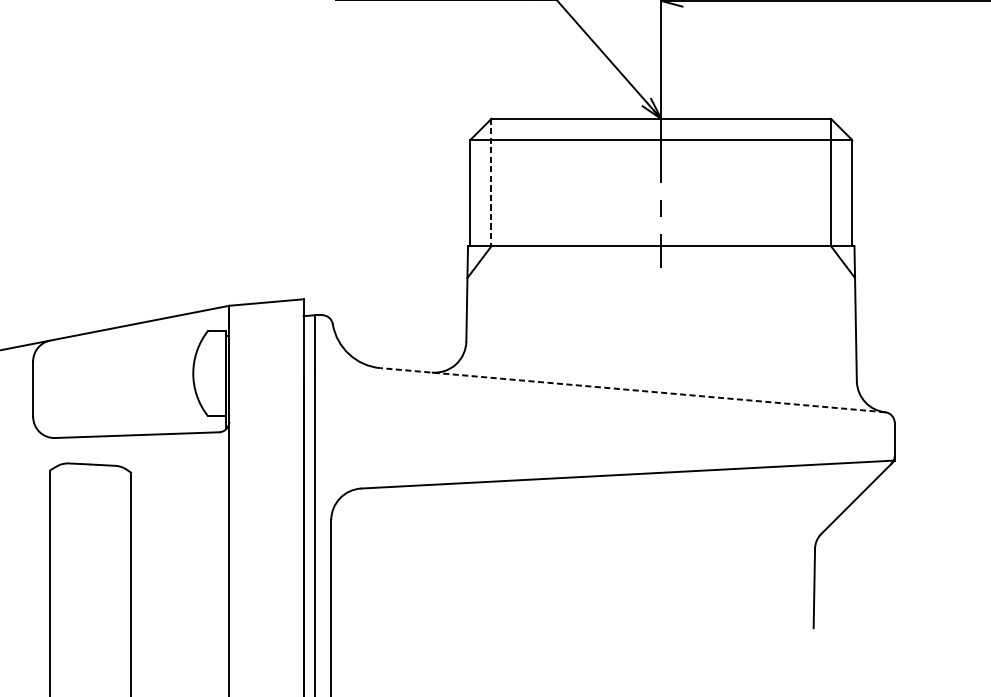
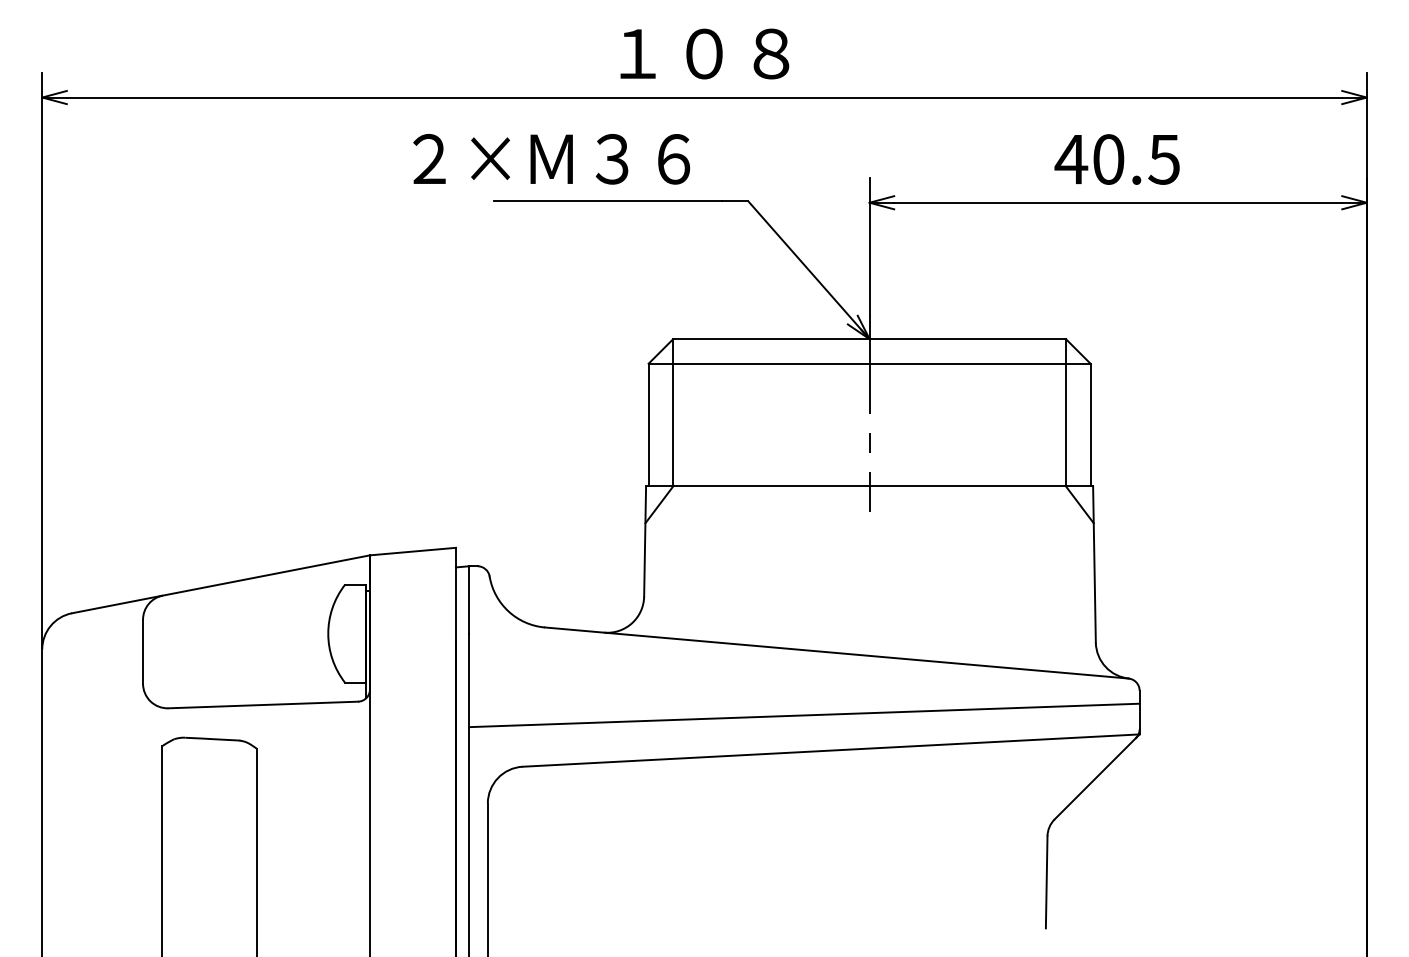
line: (491, 182) -> (673, 412), dashed -> solid
line: (632, 390) -> (836, 653), dashed -> solid
line: (604, 444) -> (804, 715), added

